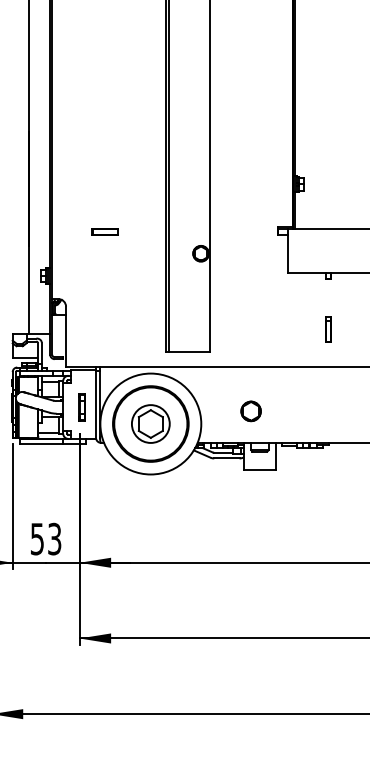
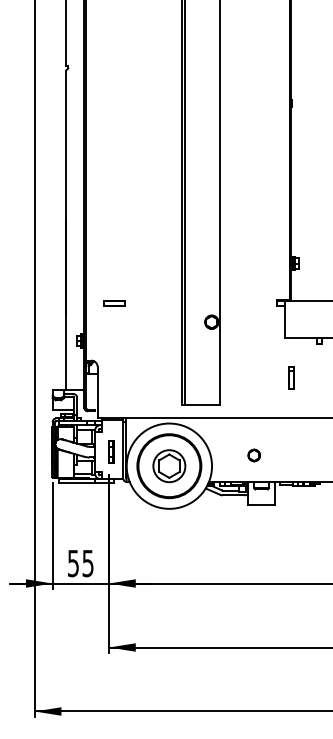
part: (104, 231) -> (114, 303), moved
part: (328, 328) -> (291, 377), moved
circle: (251, 411) -> (254, 455), size x0.7
text: (55, 537) -> (88, 562), 53 -> 55

